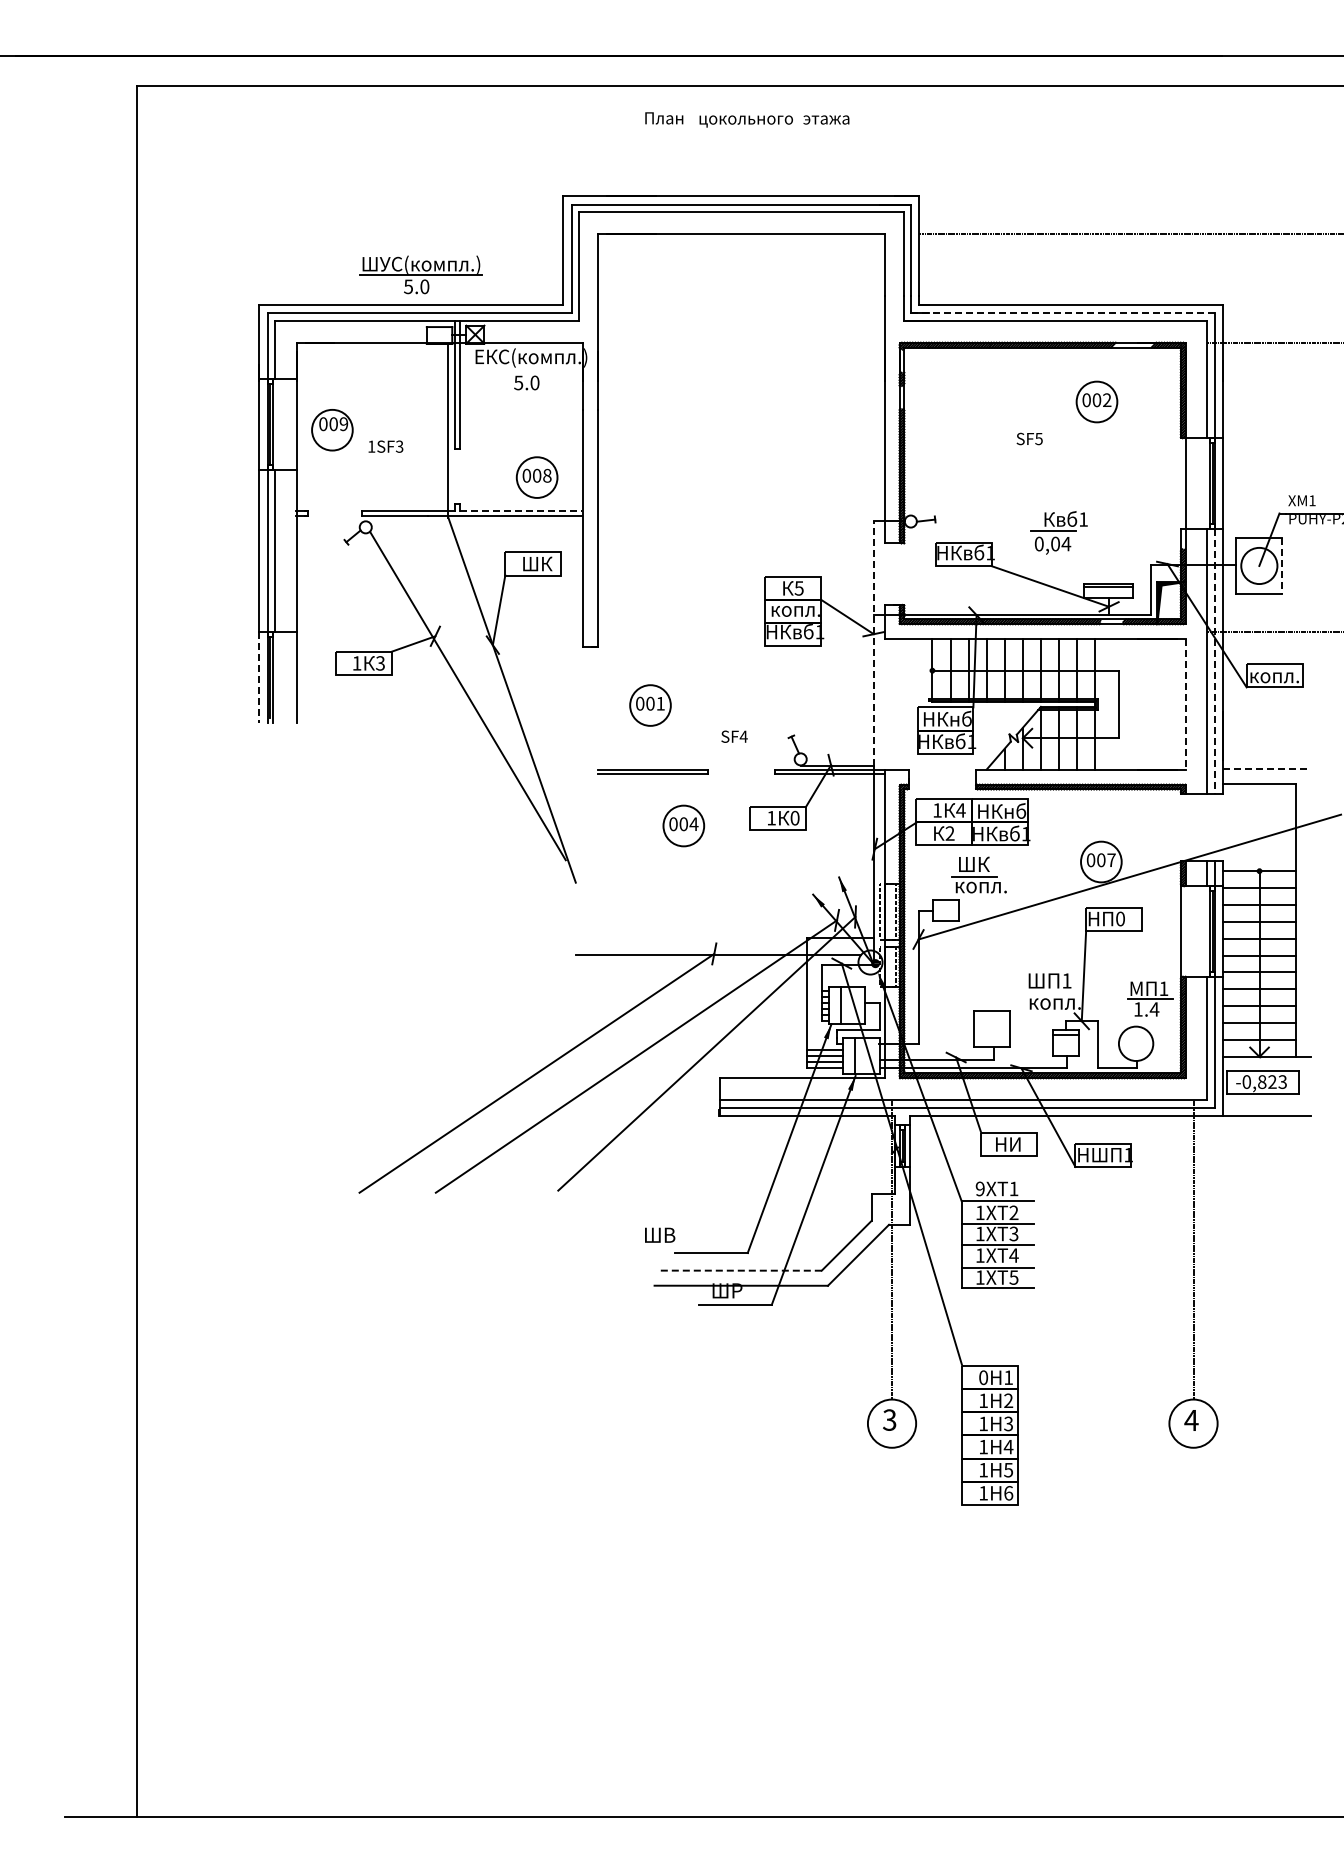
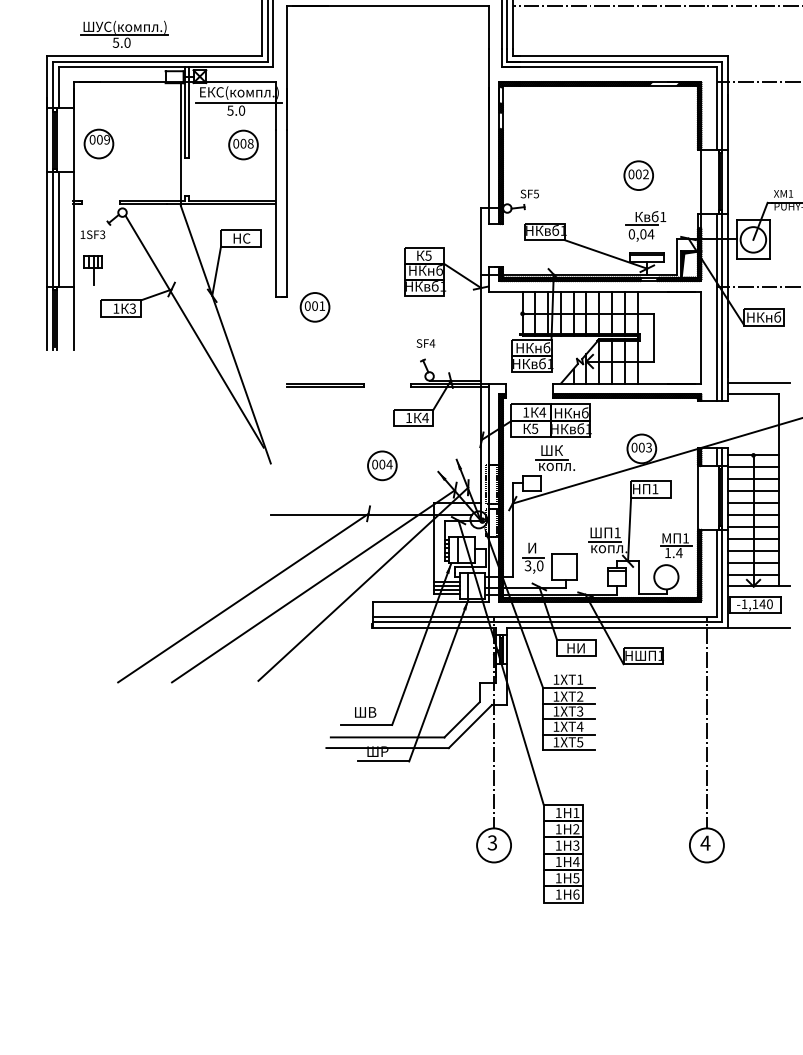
part: (420, 274) -> (124, 34), moved
line: (1062, 313) -> (614, 61), dashed -> solid
line: (530, 371) -> (238, 102), added
part: (1096, 401) -> (638, 175), moved
text: (1029, 438) -> (529, 193), moved
text: (385, 446) -> (92, 234), moved
part: (536, 477) -> (243, 144), moved
line: (521, 510) -> (232, 200), dashed -> solid
part: (1058, 532) -> (645, 226), moved
text: (538, 563) -> (244, 238), ШК -> НС
line: (1282, 565) -> (769, 239), dashed -> solid
part: (323, 608) -> (92, 269), added
text: (795, 608) -> (425, 269), копл. -> НКнб
line: (873, 642) -> (480, 293), dashed -> solid
line: (1214, 661) -> (721, 307), dashed -> solid
text: (1274, 675) -> (764, 317), копл. -> НКнб
line: (259, 677) -> (47, 318), dashed -> solid
line: (1185, 704) -> (701, 337), dashed -> solid
part: (650, 705) -> (315, 307), moved
text: (734, 736) -> (425, 343), moved
line: (1267, 768) -> (759, 382), dashed -> solid
text: (794, 817) -> (425, 417), 0 -> 4
part: (683, 825) -> (382, 465), moved
text: (949, 833) -> (534, 428), 2 -> 5
text: (1111, 860) -> (649, 447), 007 -> 003
text: (1120, 918) -> (655, 488), 0 -> 1
line: (1048, 993) -> (604, 541), added
part: (947, 1016) -> (533, 557), added
text: (1264, 1082) -> (757, 604), -0,823 -> -1,140
text: (979, 1188) -> (555, 679), 9 -> 1
text: (660, 1234) -> (365, 711), moved
line: (741, 1270) -> (387, 737), dashed -> solid
text: (983, 1377) -> (558, 812), 0 -> 1

